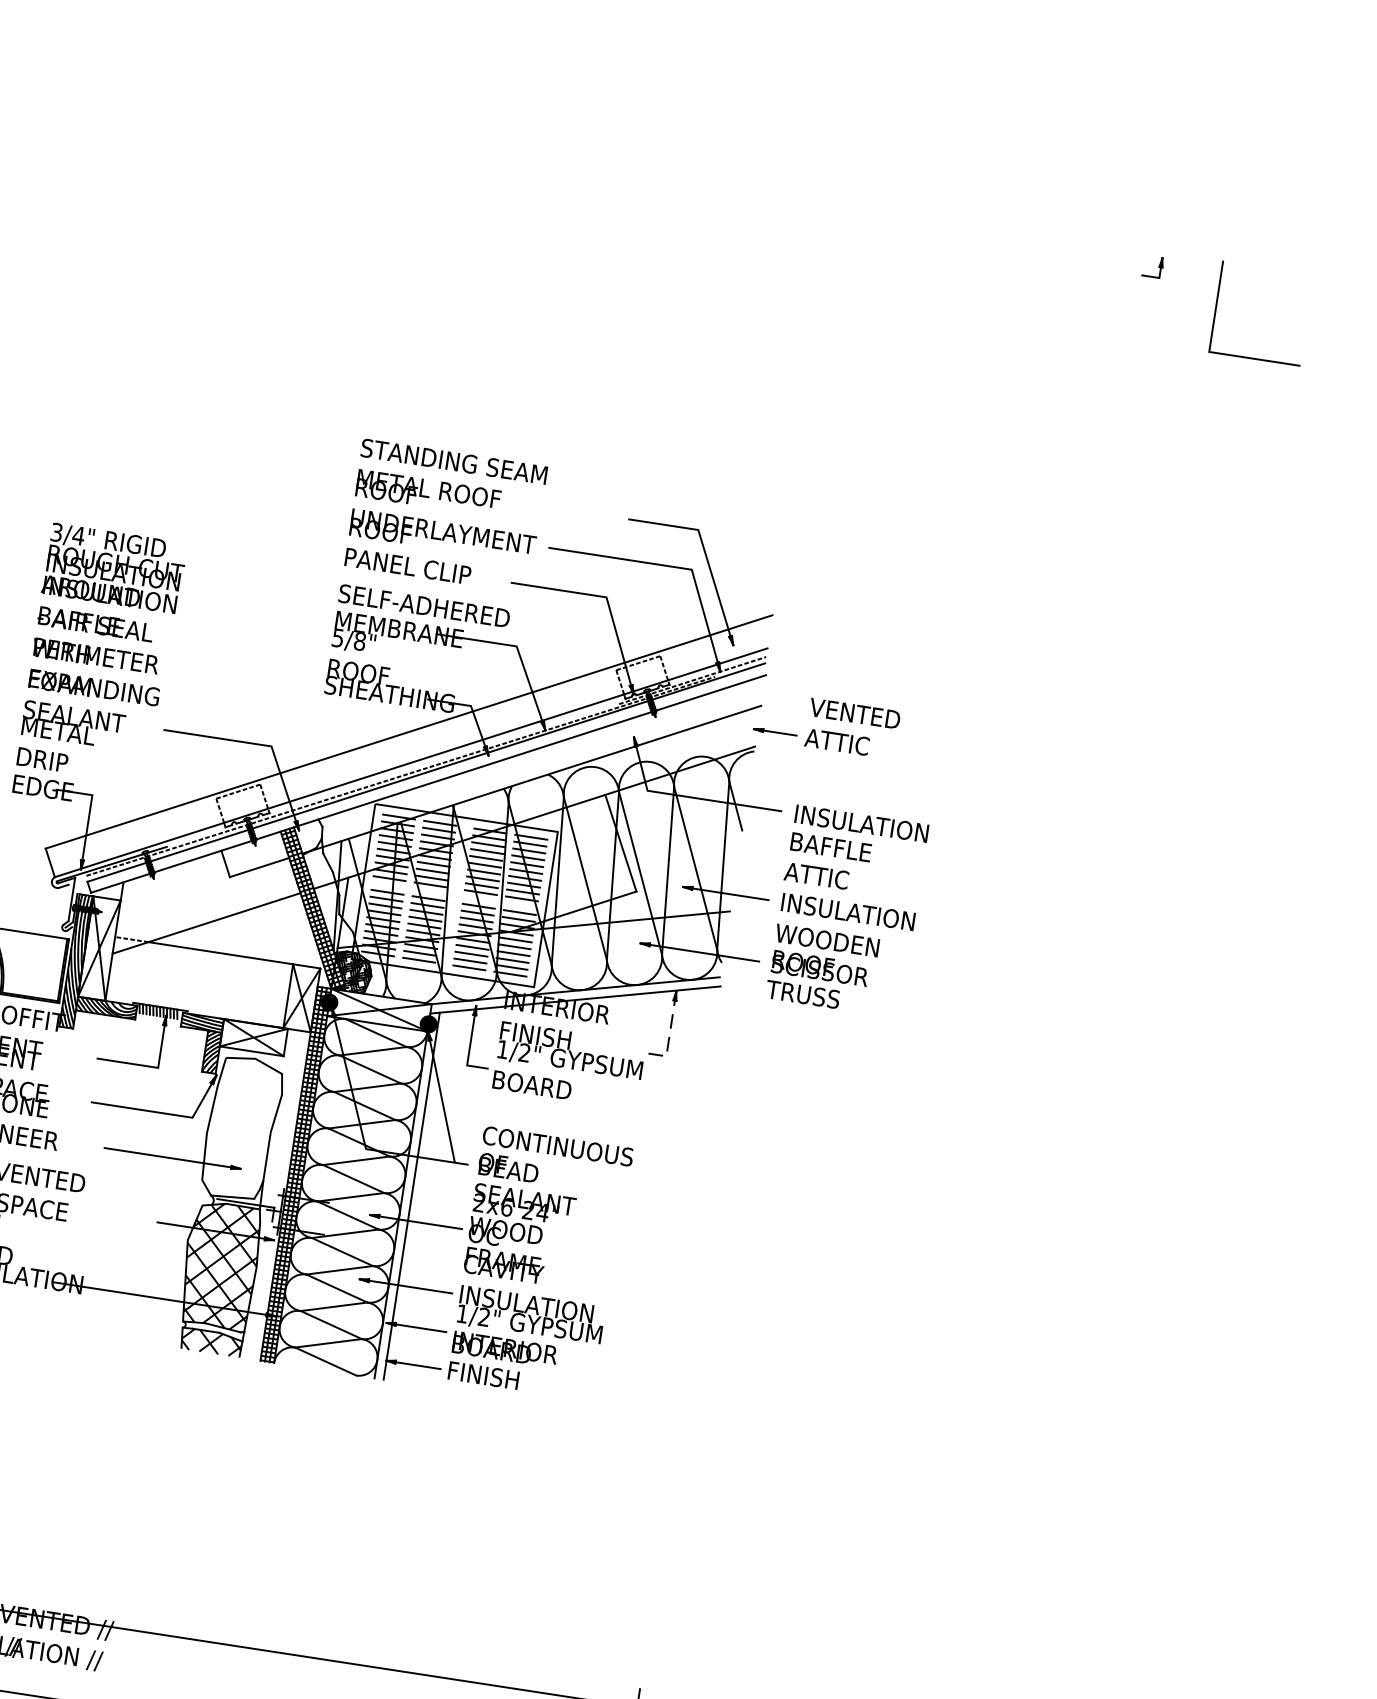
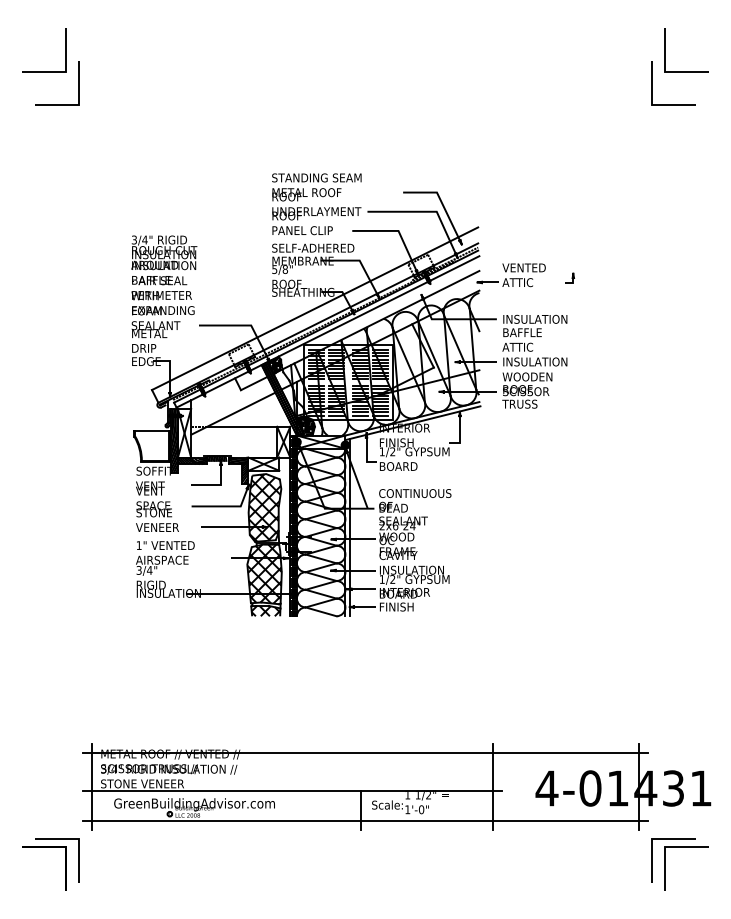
part: (1153, 264) -> (569, 277), moved
line: (1179, 372) -> (652, 83), added
hatch: (307, 834) -> (274, 364), added
line: (668, 1036) -> (459, 433), dashed -> solid
hatch: (241, 1127) -> (264, 507), added

